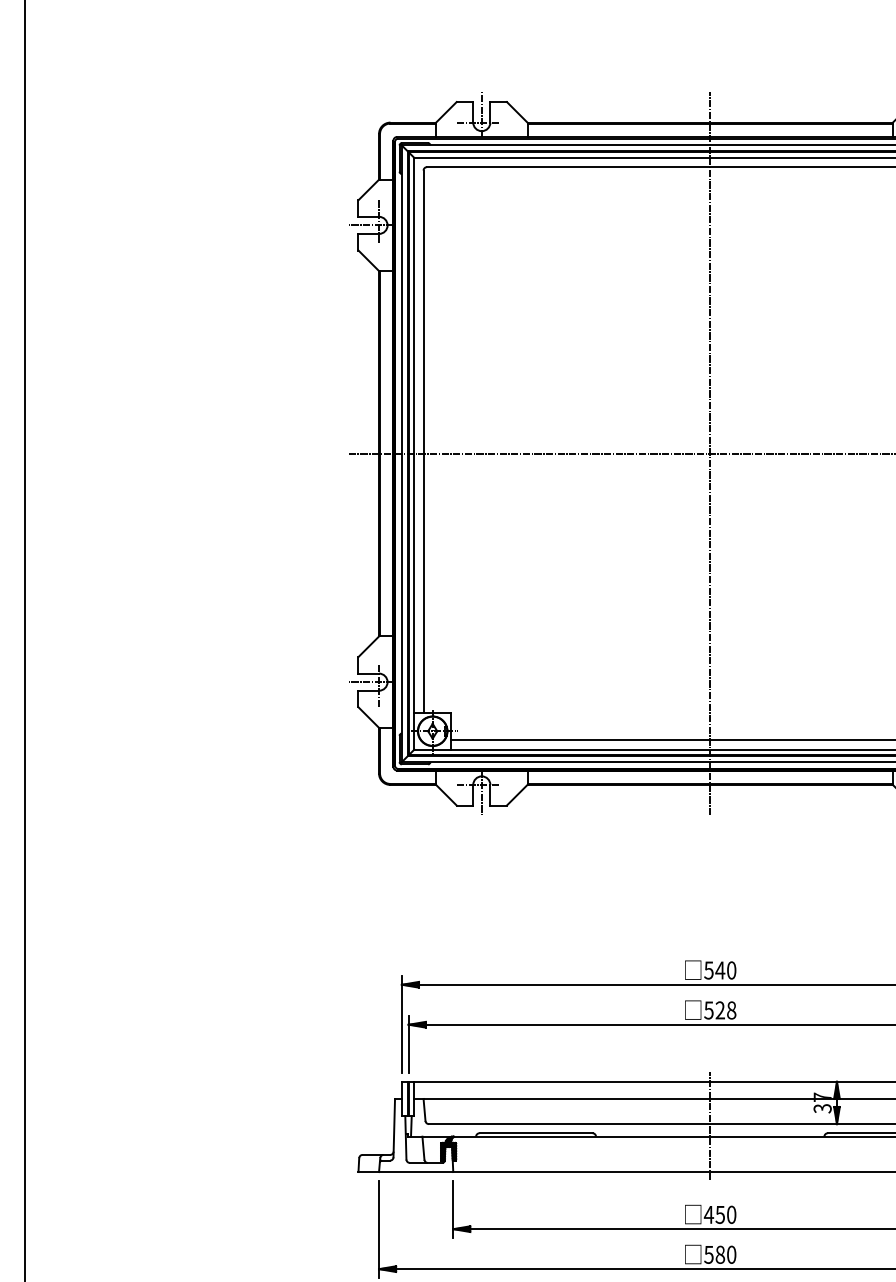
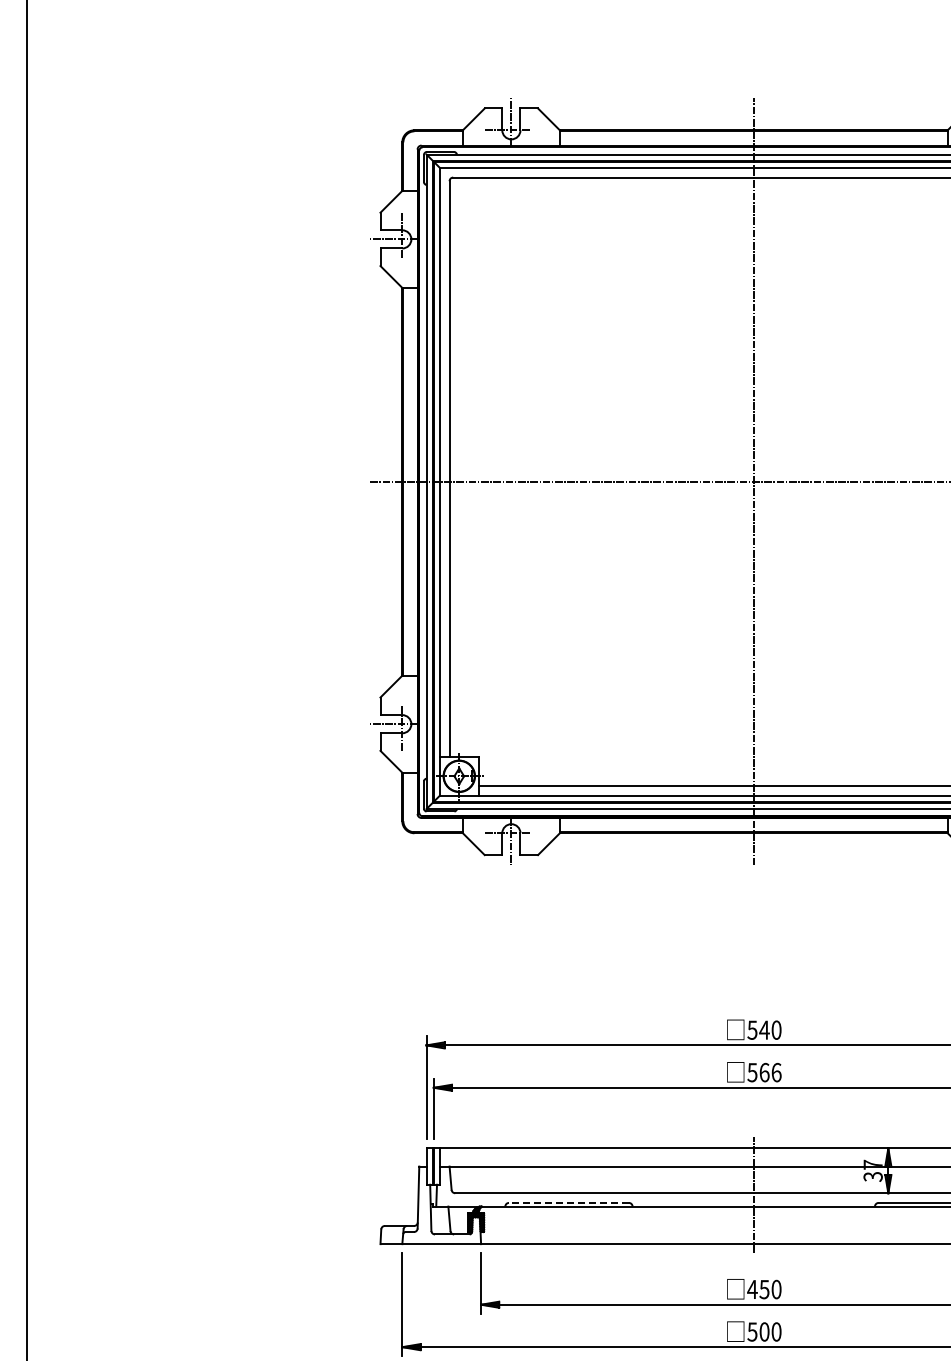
text: (725, 1010) -> (770, 1072), 528 -> 566
line: (535, 1132) -> (568, 1202), solid -> dashed
text: (720, 1254) -> (764, 1331), 580 -> 500

